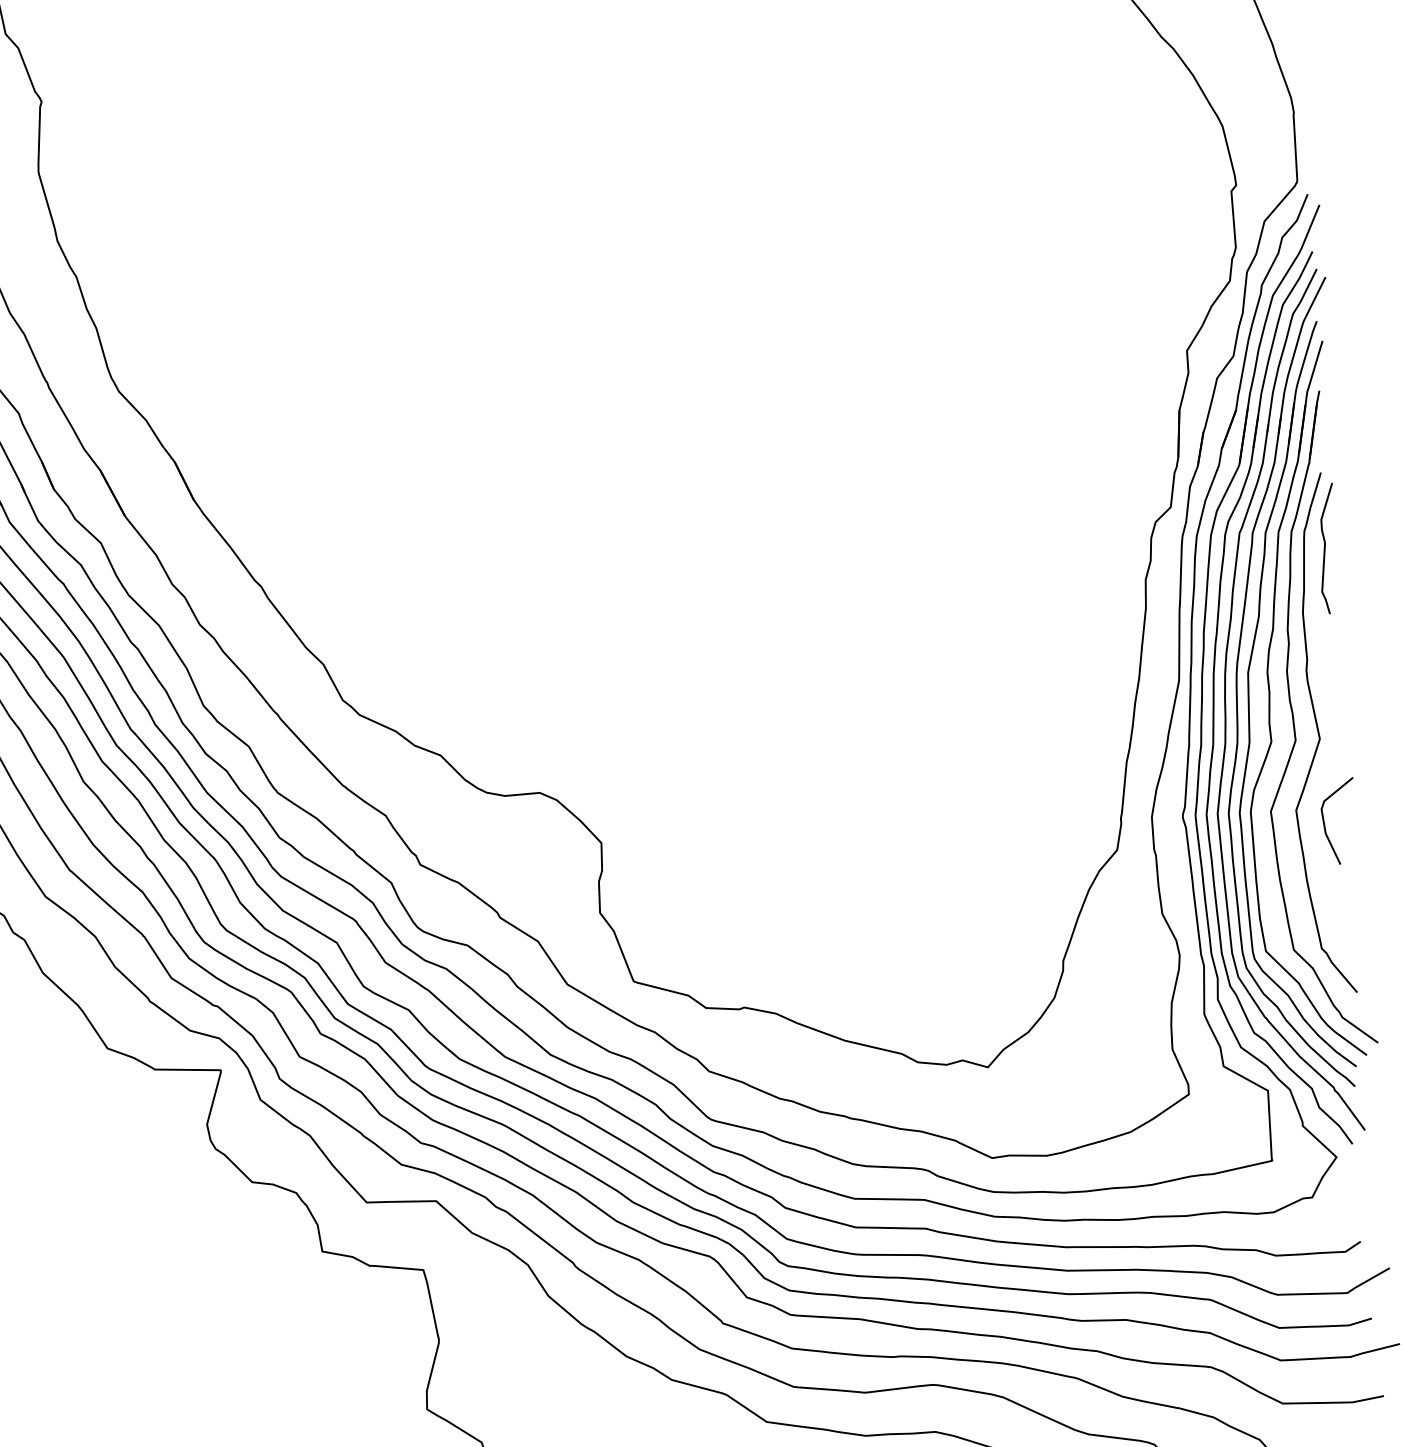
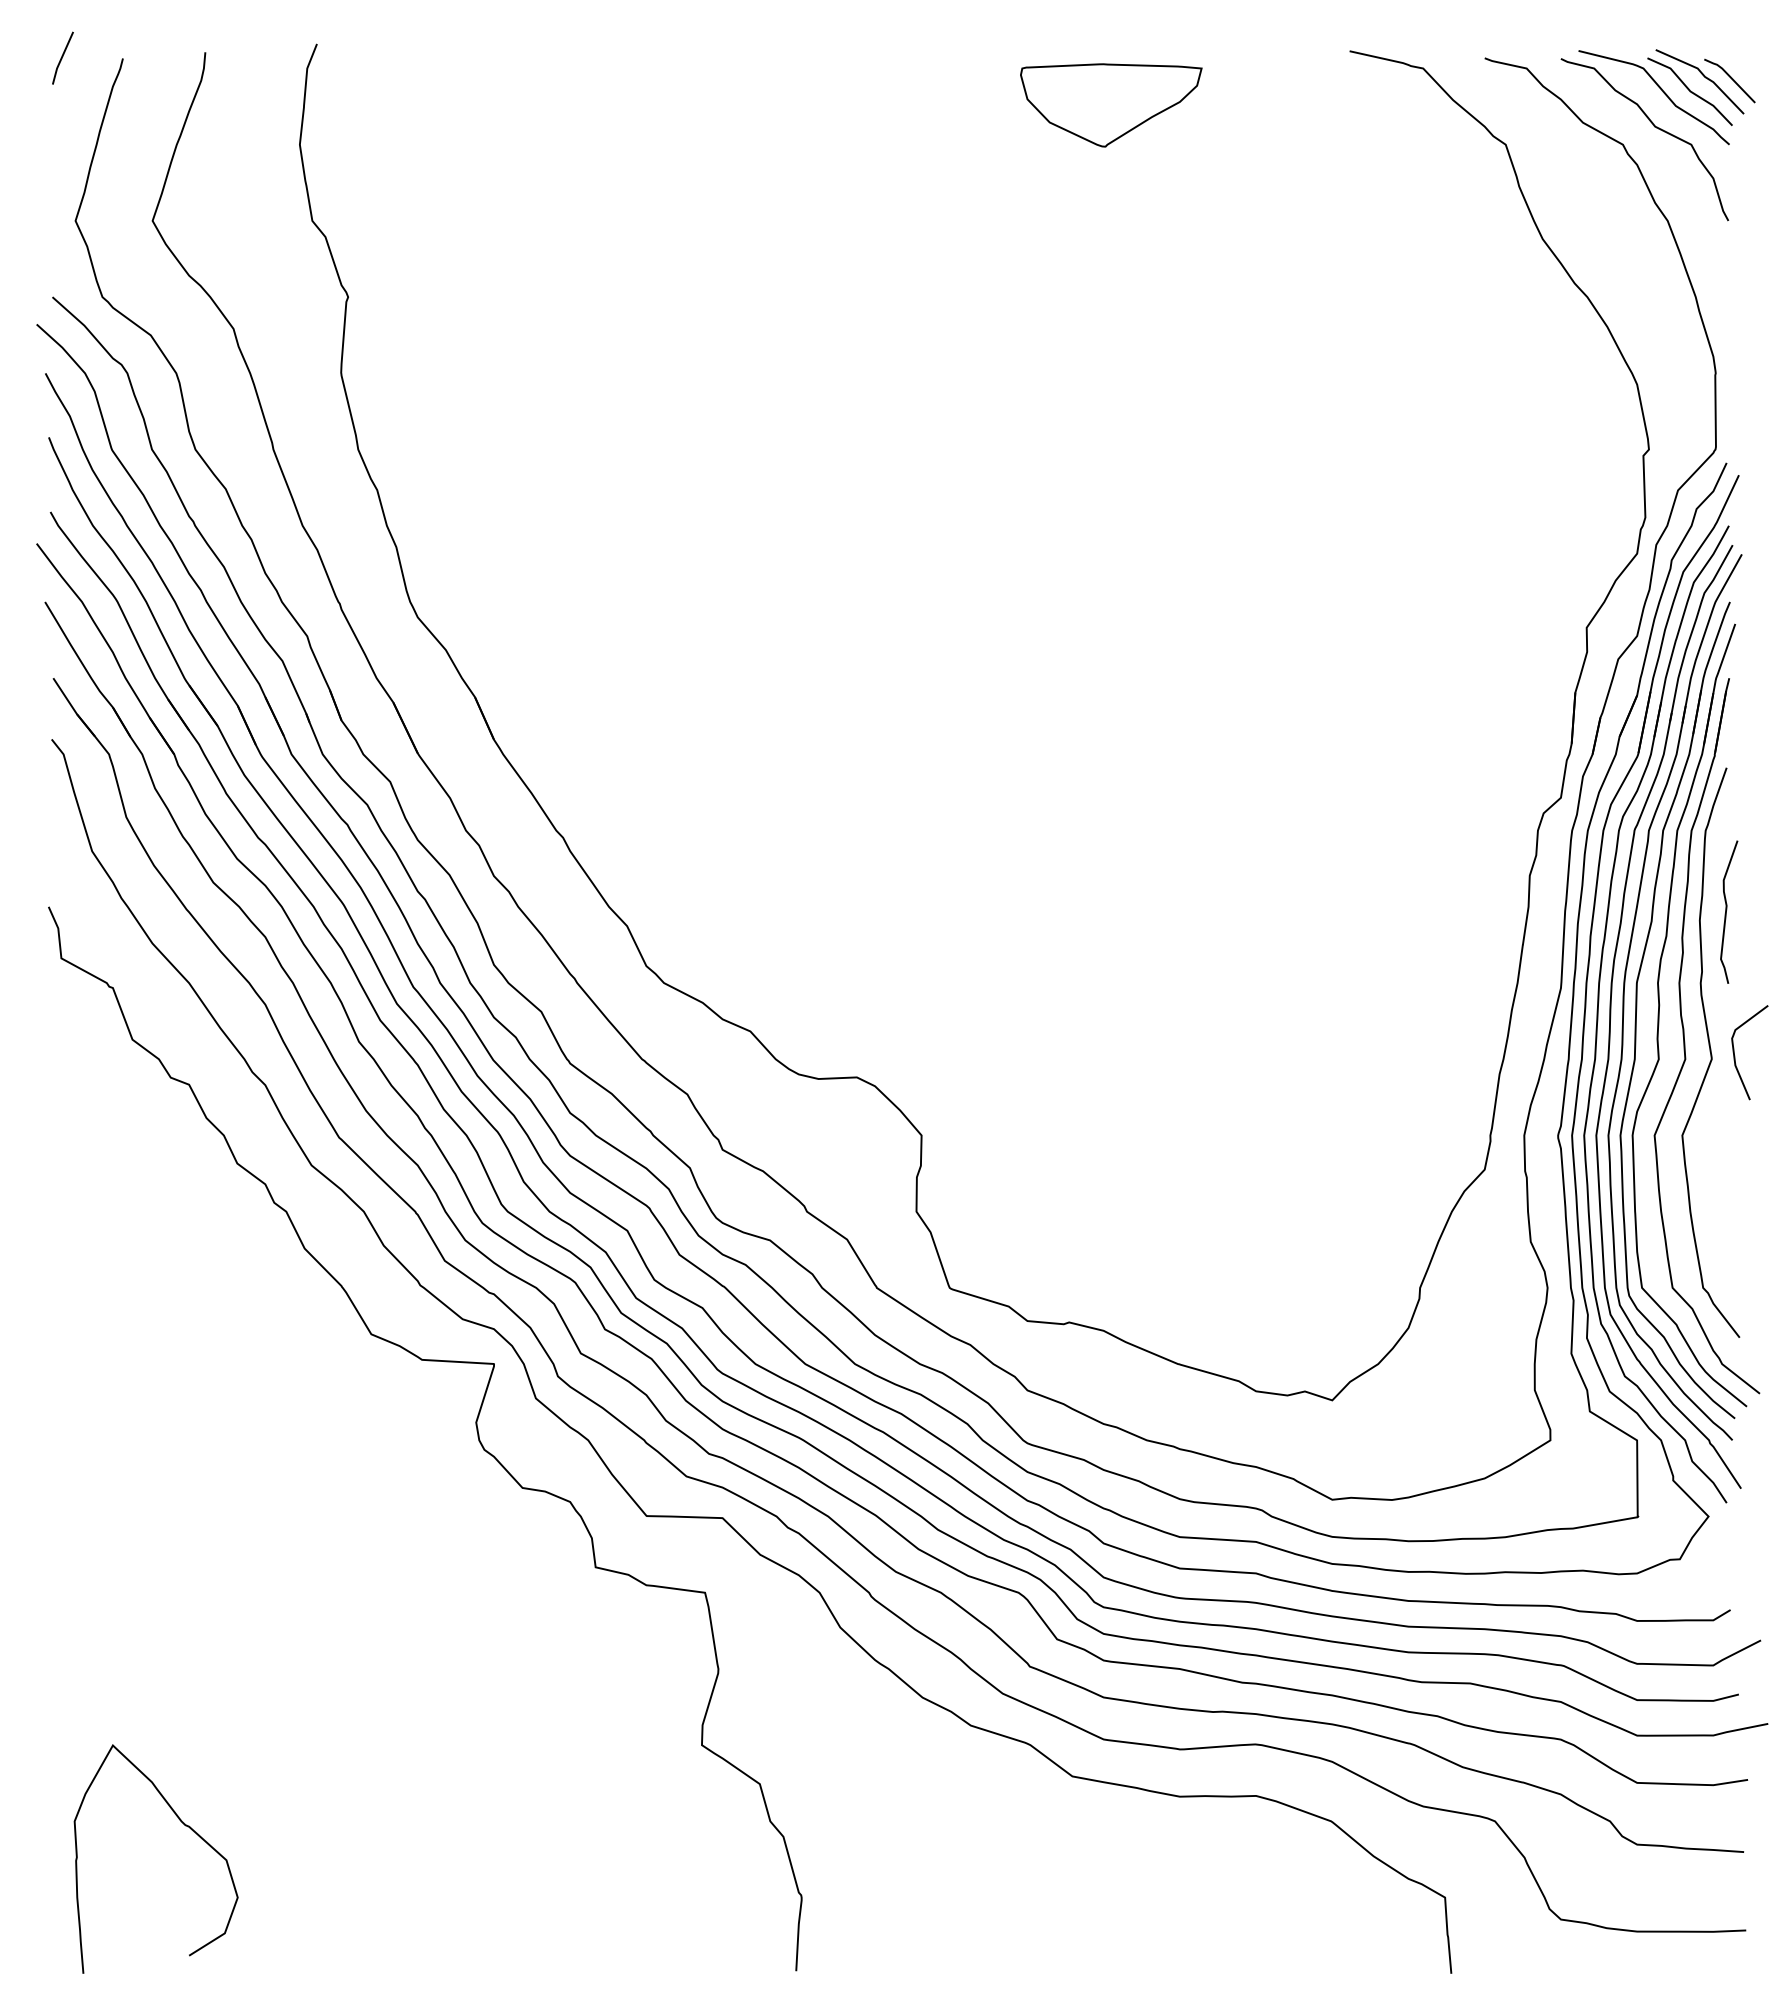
curve: (1326, 547) -> (1727, 910), moved
curve: (1325, 824) -> (1735, 1055), moved

